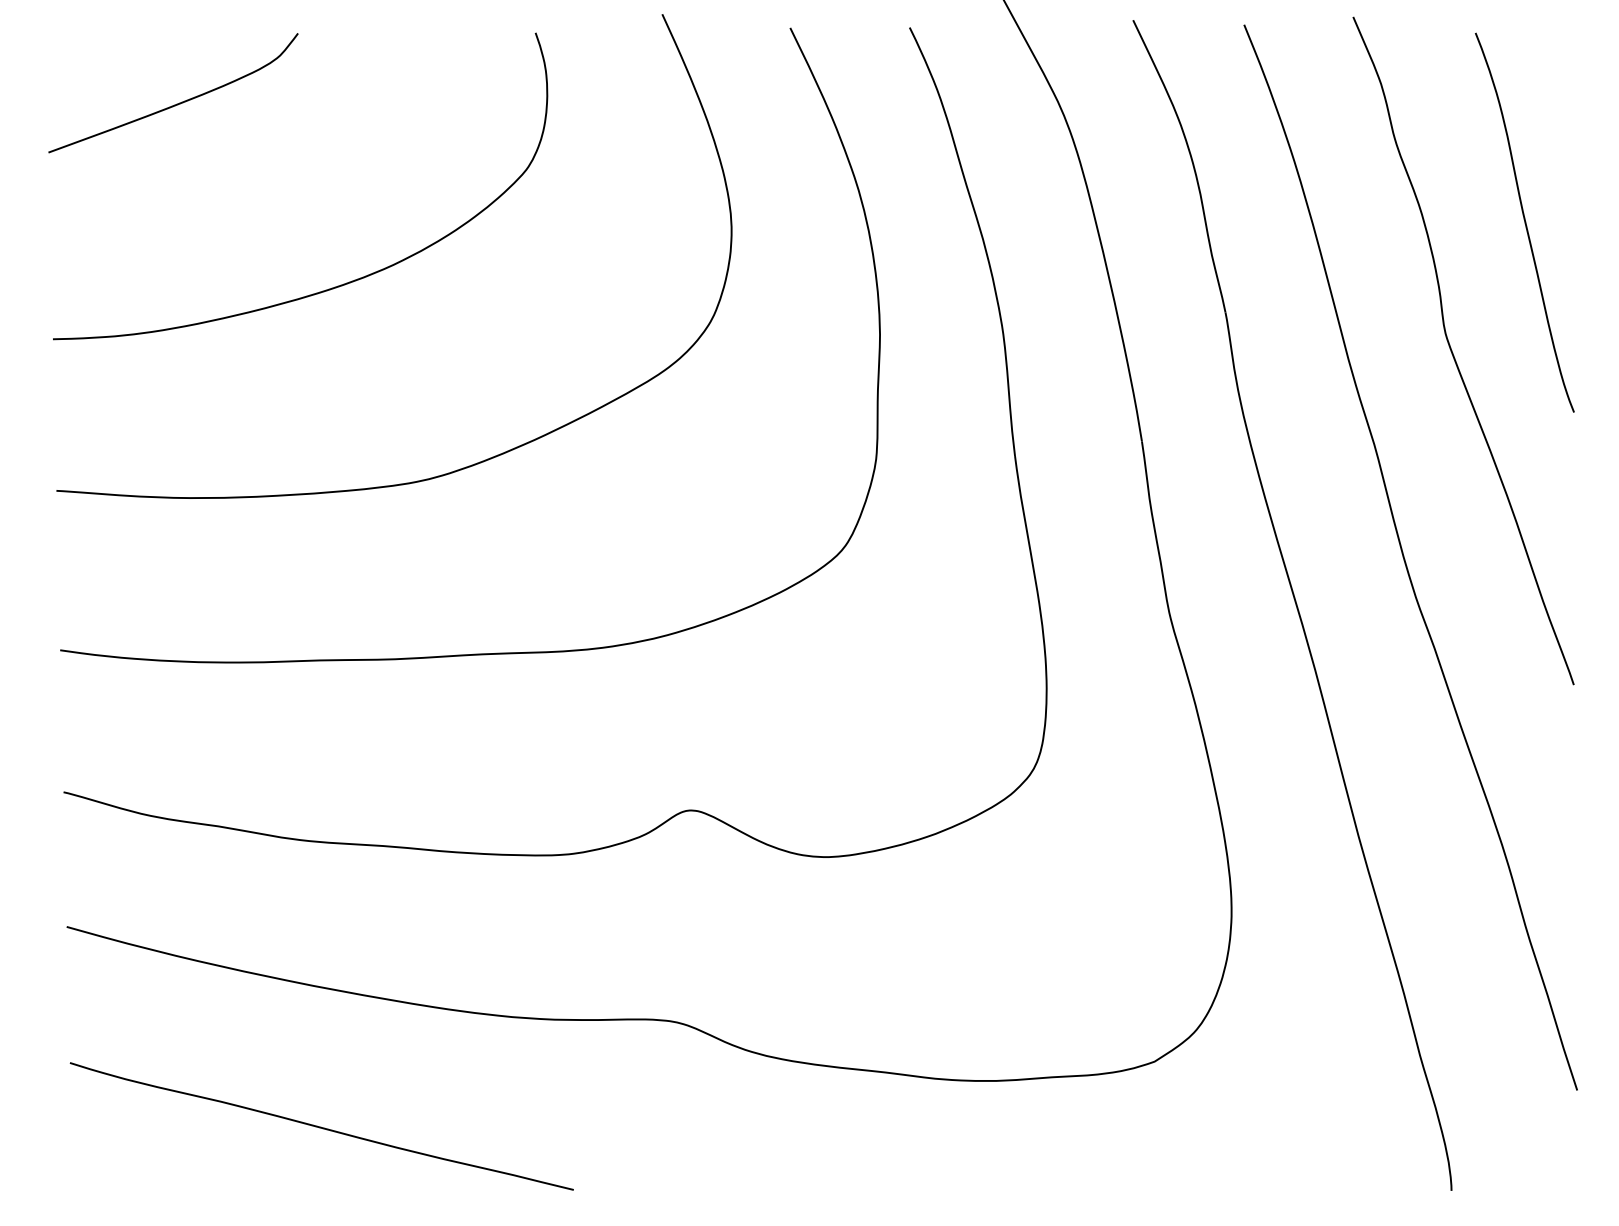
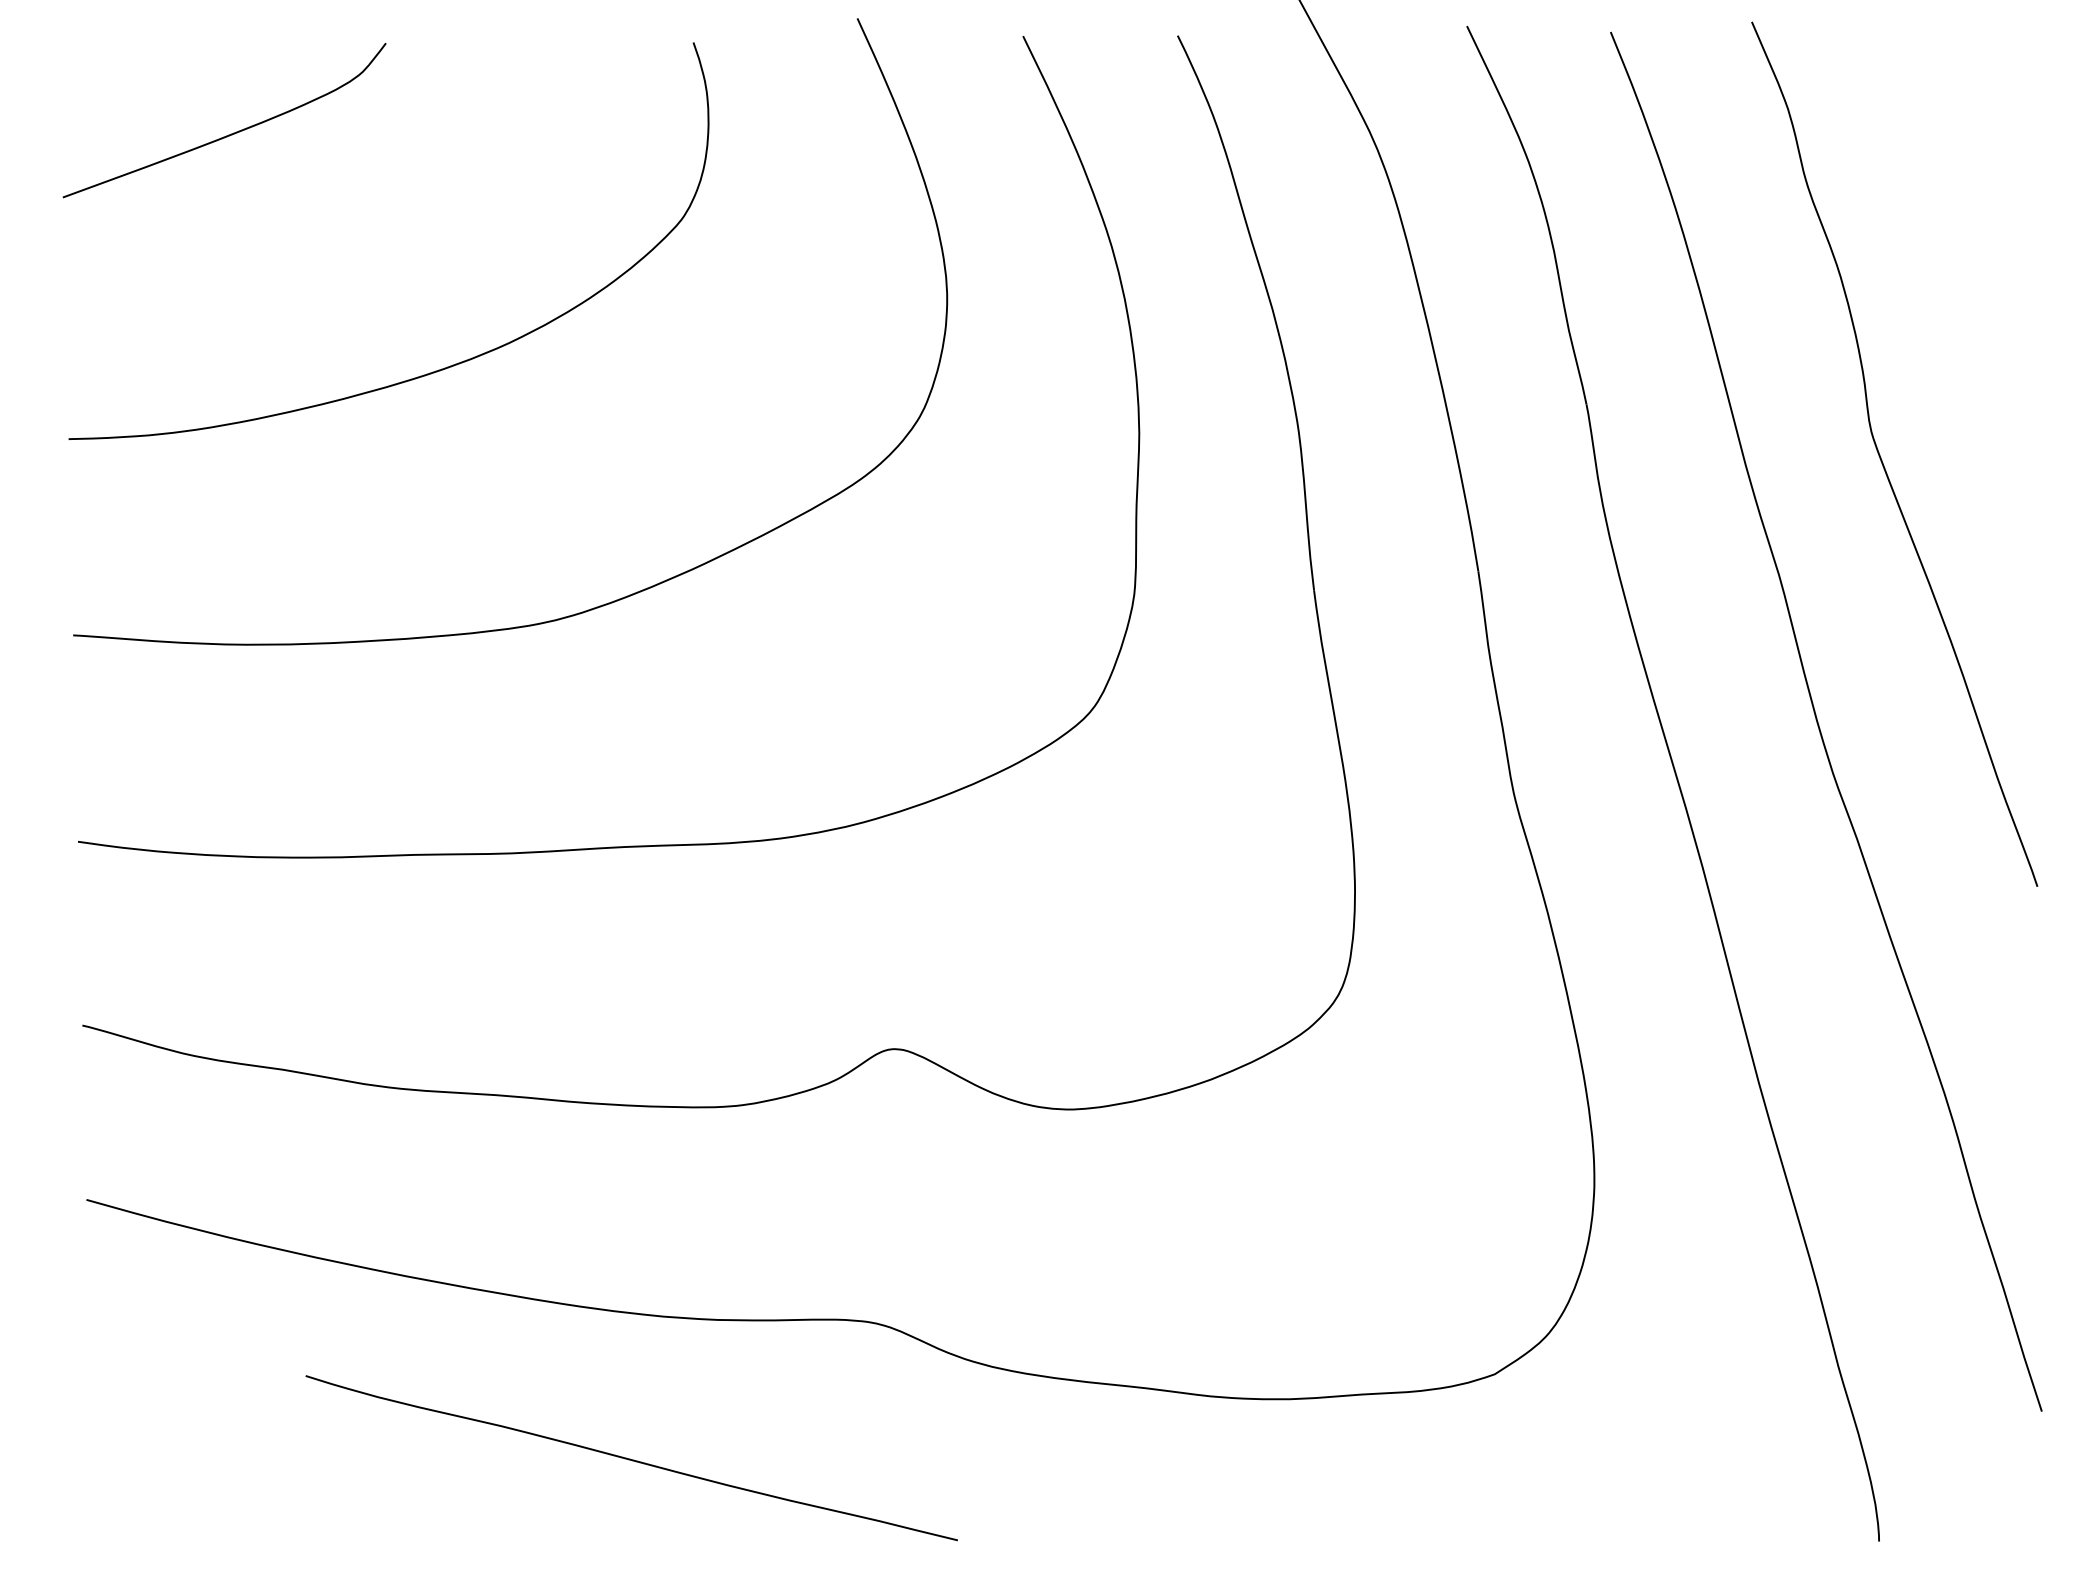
curve: (1524, 222) -> (1973, 287), removed
curve: (320, 1126) -> (630, 1458), moved

